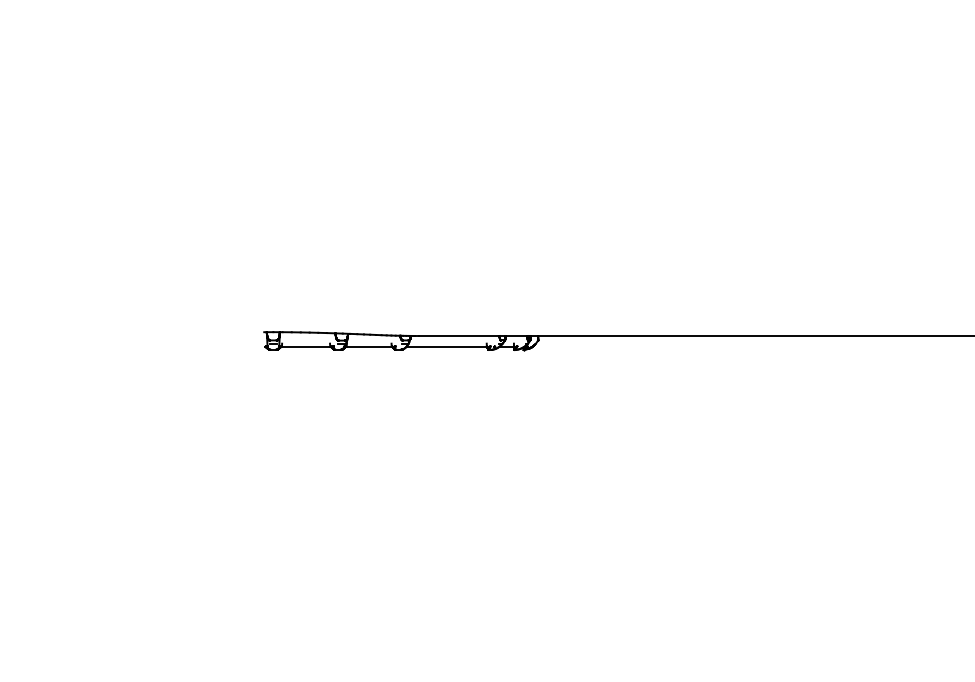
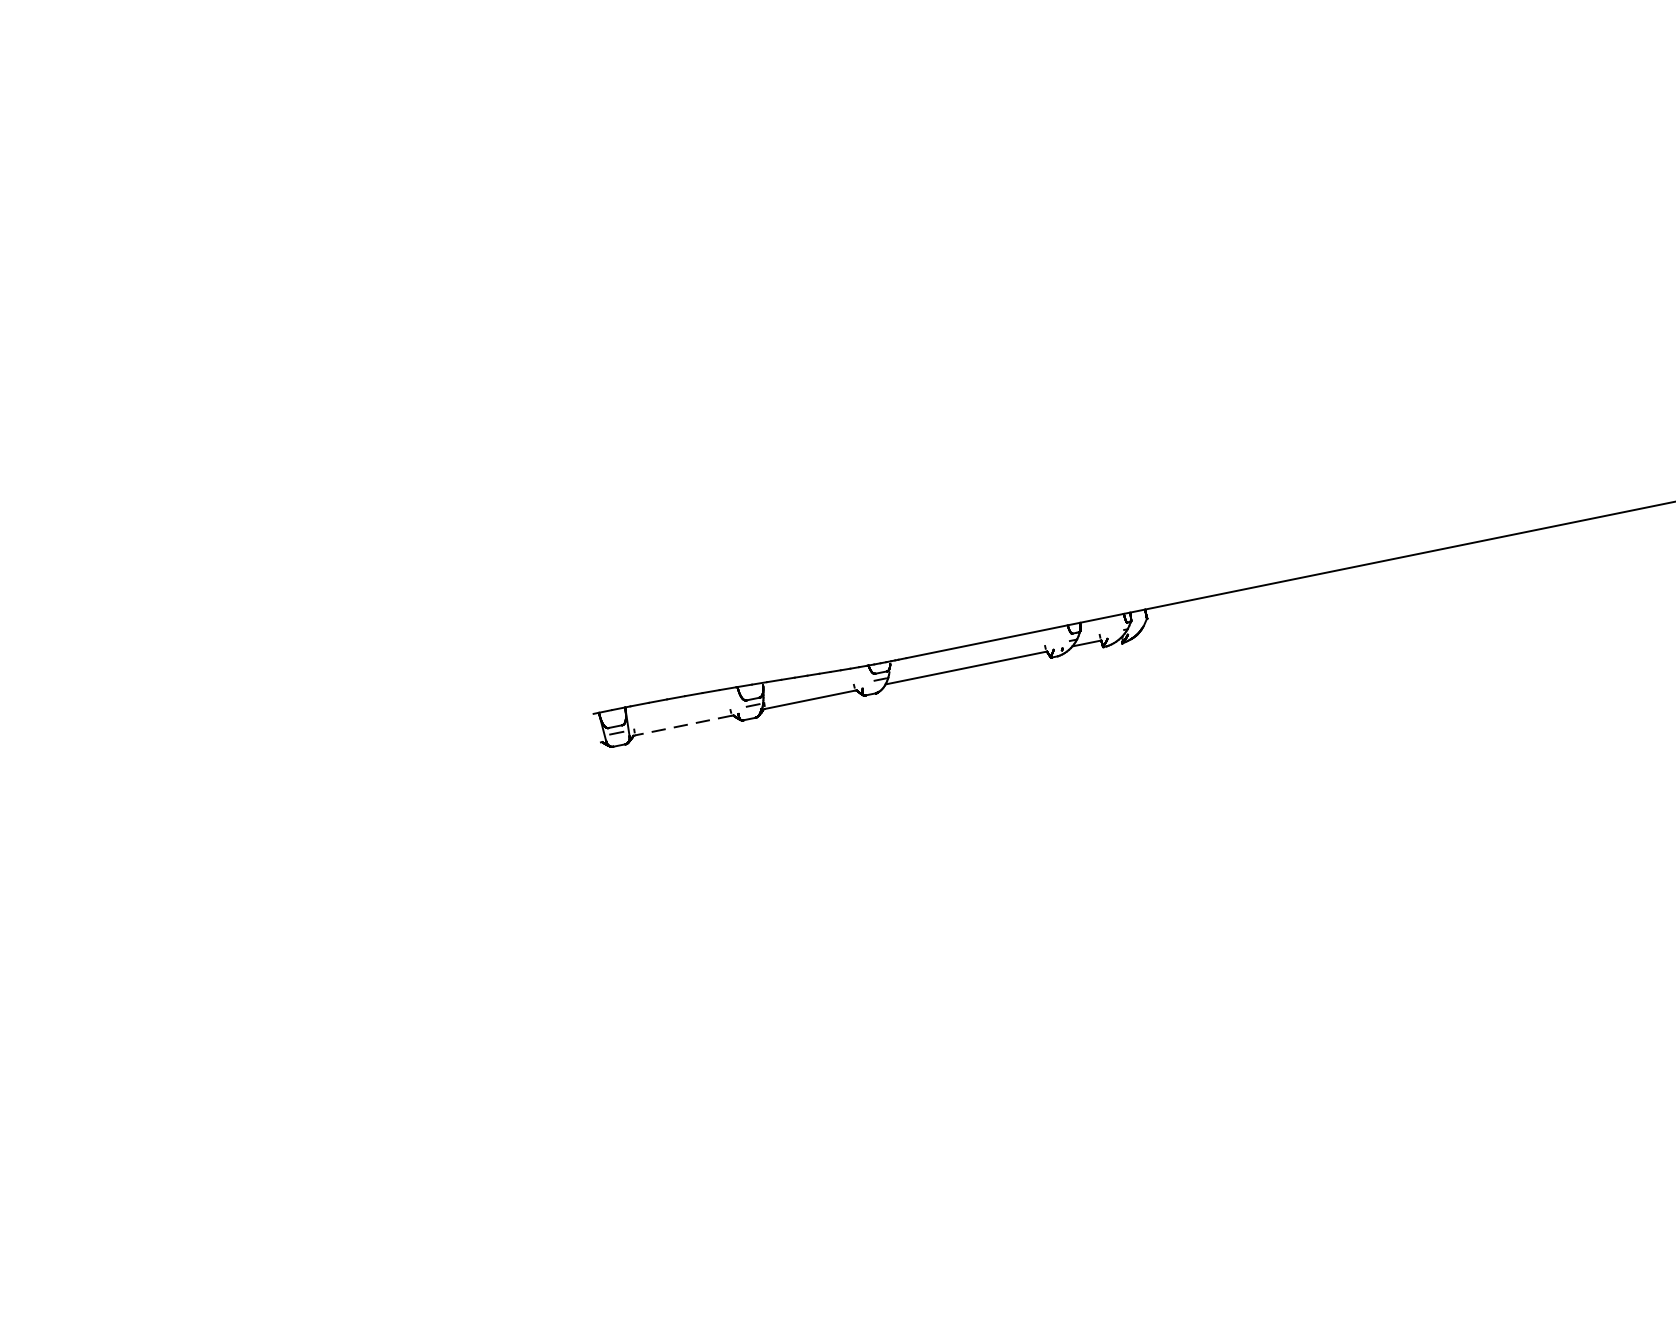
line: (305, 346) -> (682, 725), solid -> dashed

